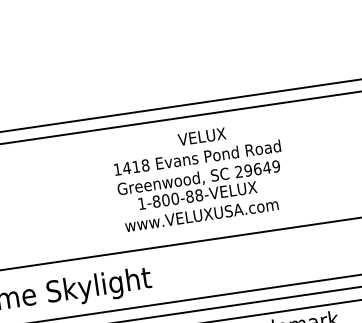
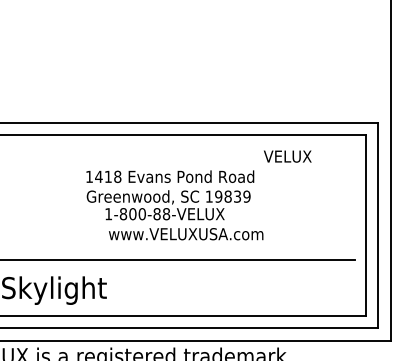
text: (201, 136) -> (287, 156), moved
text: (253, 169) -> (223, 196), 29649 -> 19839
text: (202, 215) -> (186, 234), moved

